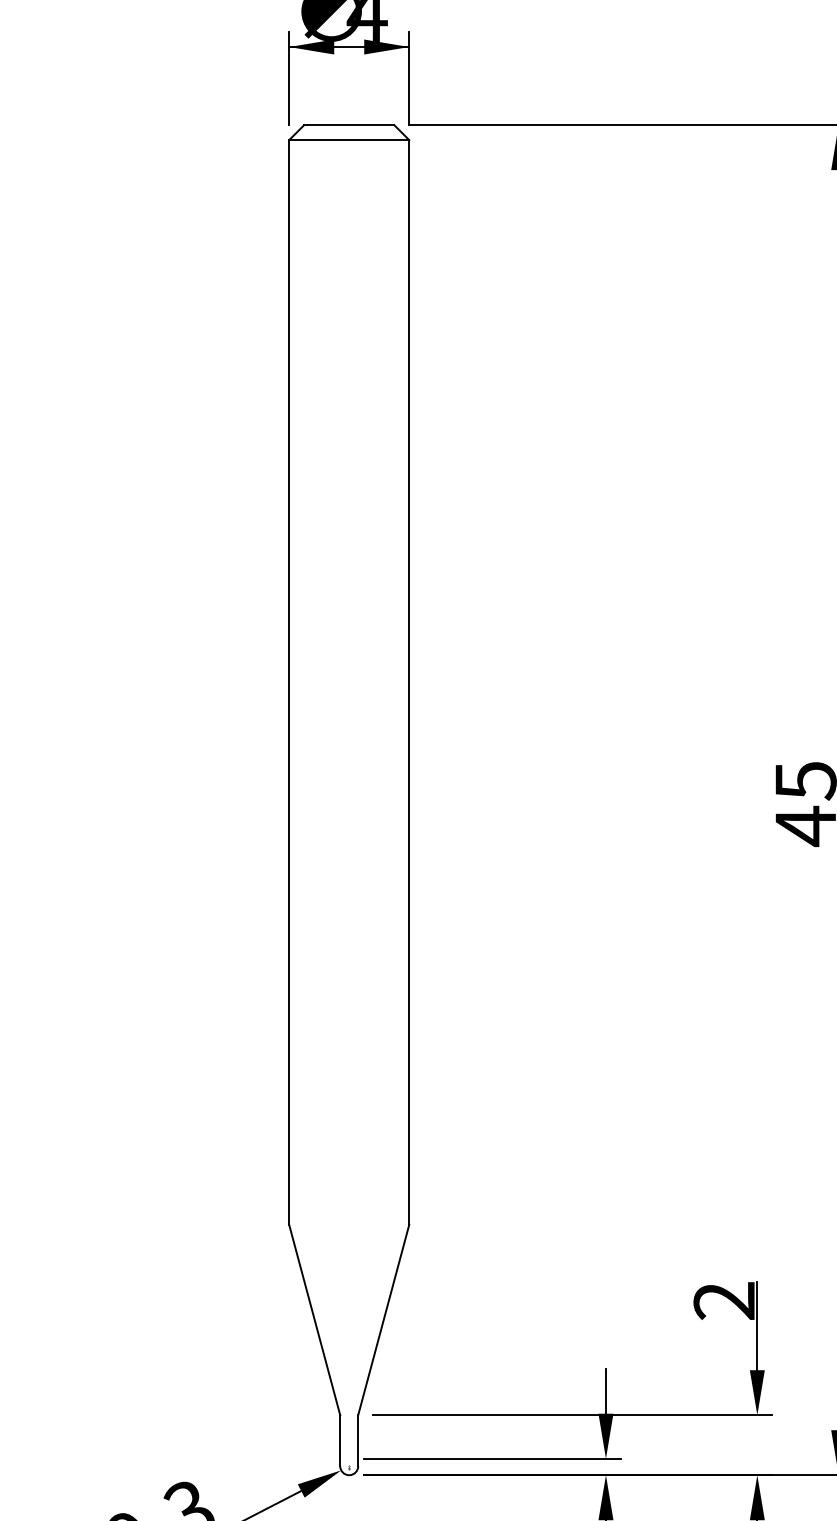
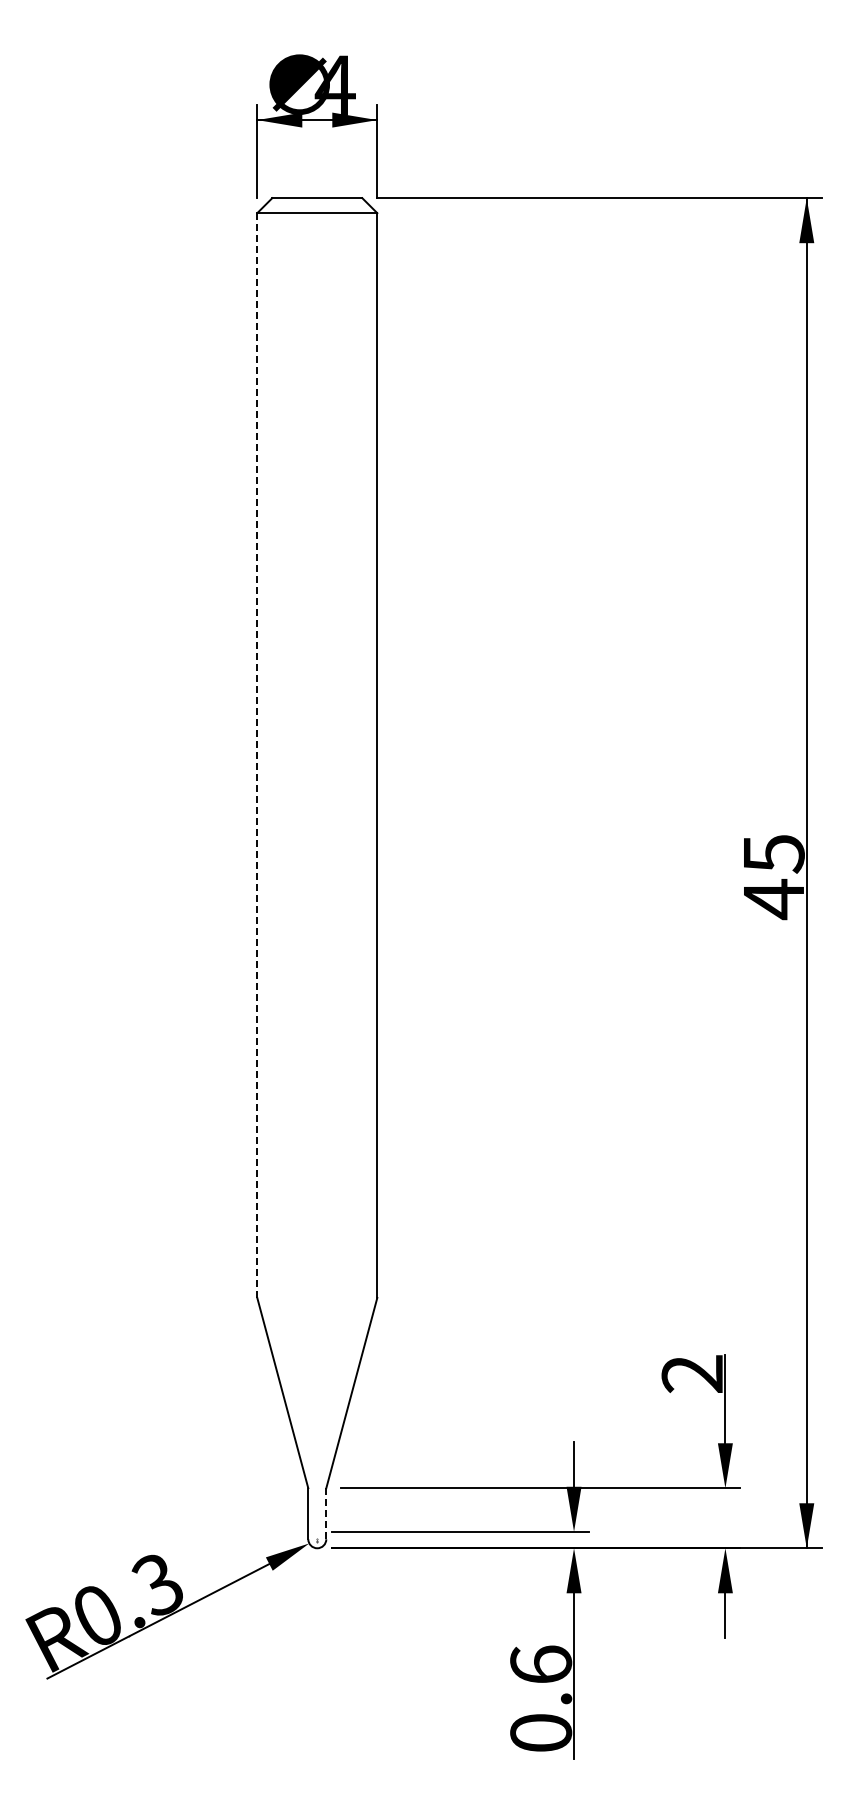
line: (289, 682) -> (257, 755), solid -> dashed
line: (358, 1440) -> (326, 1513), solid -> dashed

